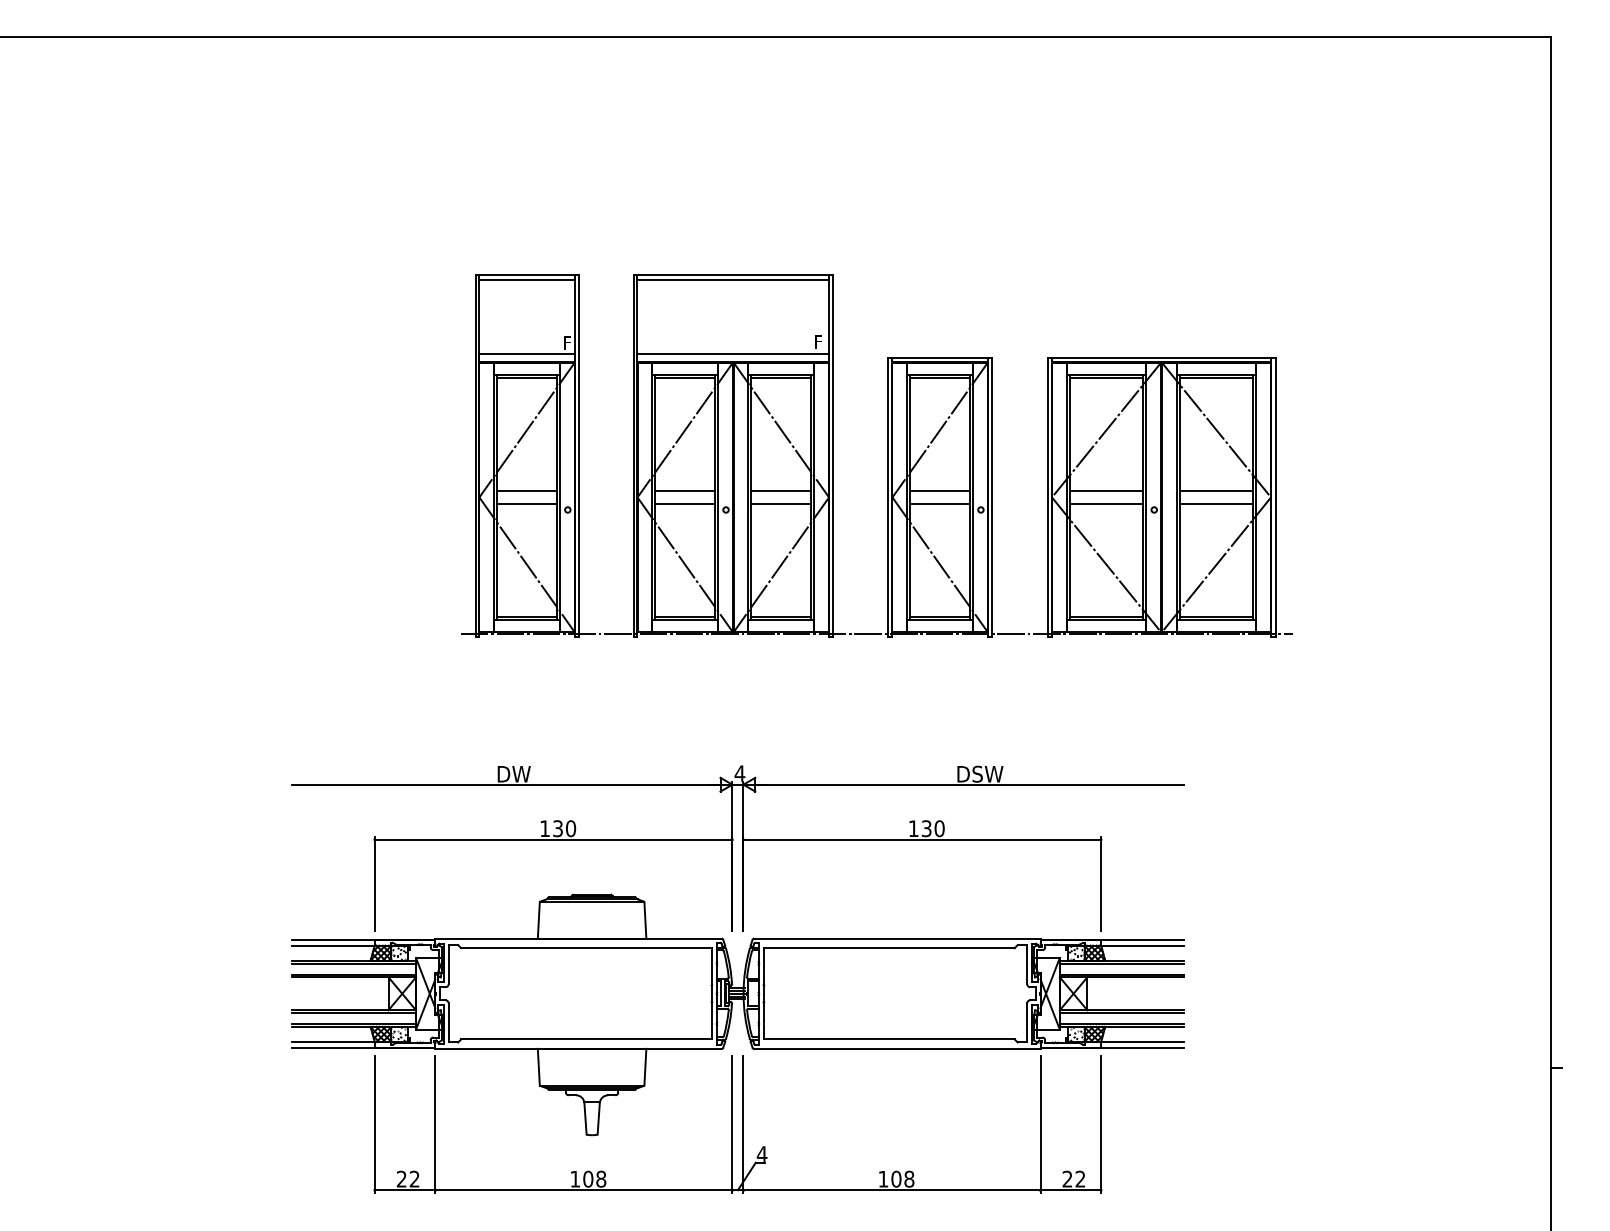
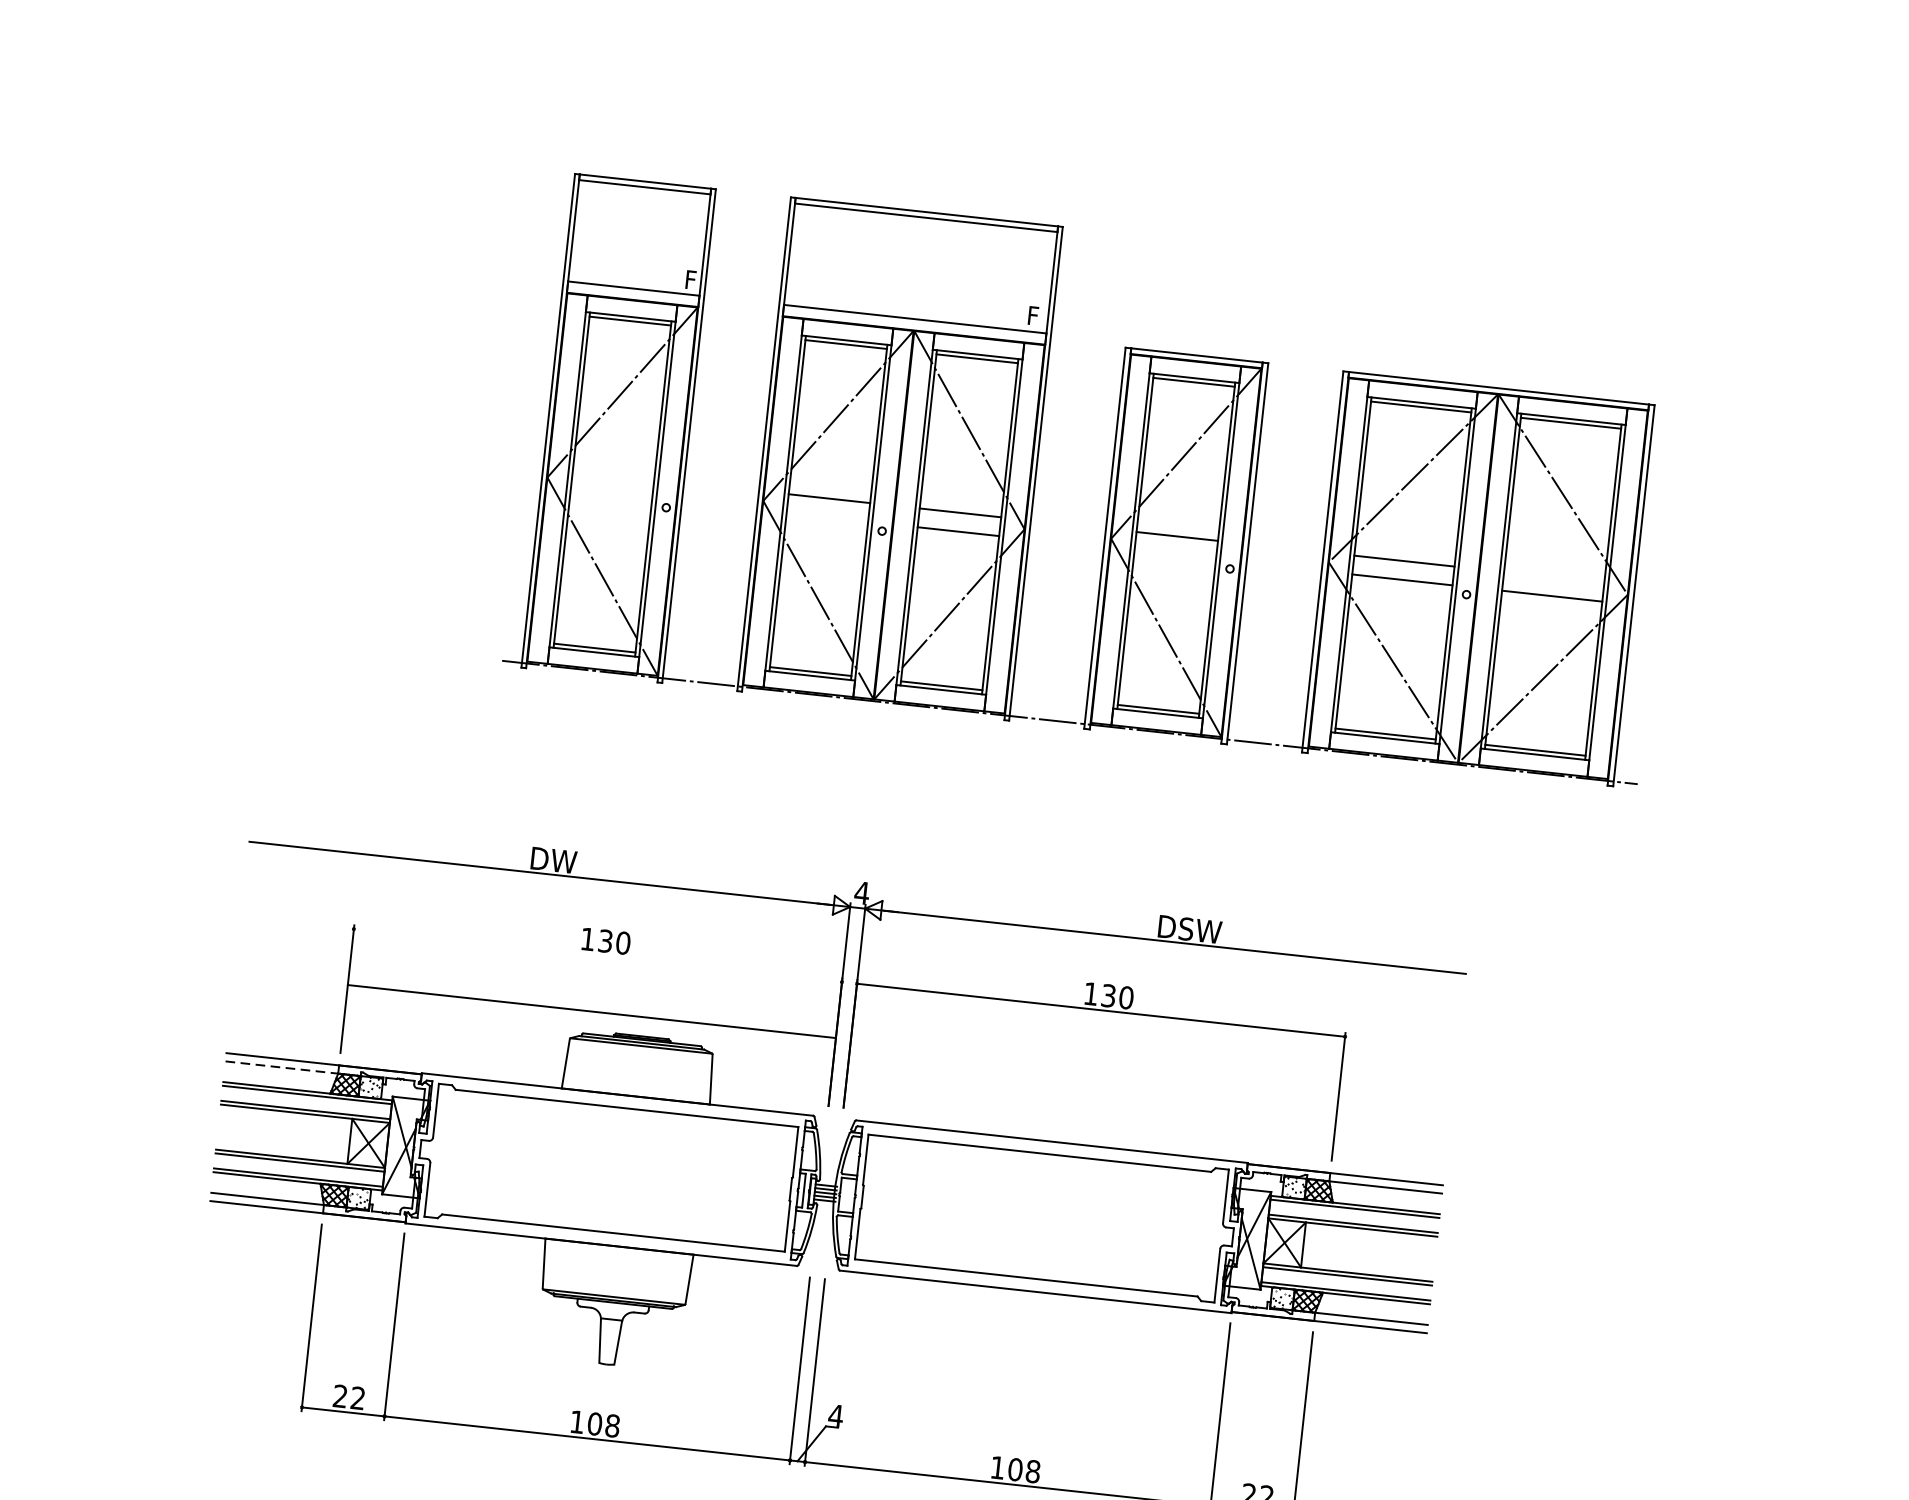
line: (526, 490) -> (612, 475), removed
line: (1216, 490) -> (1554, 577), removed
line: (526, 504) -> (610, 494), removed
line: (685, 504) -> (827, 517), removed
line: (940, 504) -> (1175, 555), removed
line: (553, 839) -> (591, 1011), moved
line: (334, 945) -> (283, 1067), solid -> dashed

